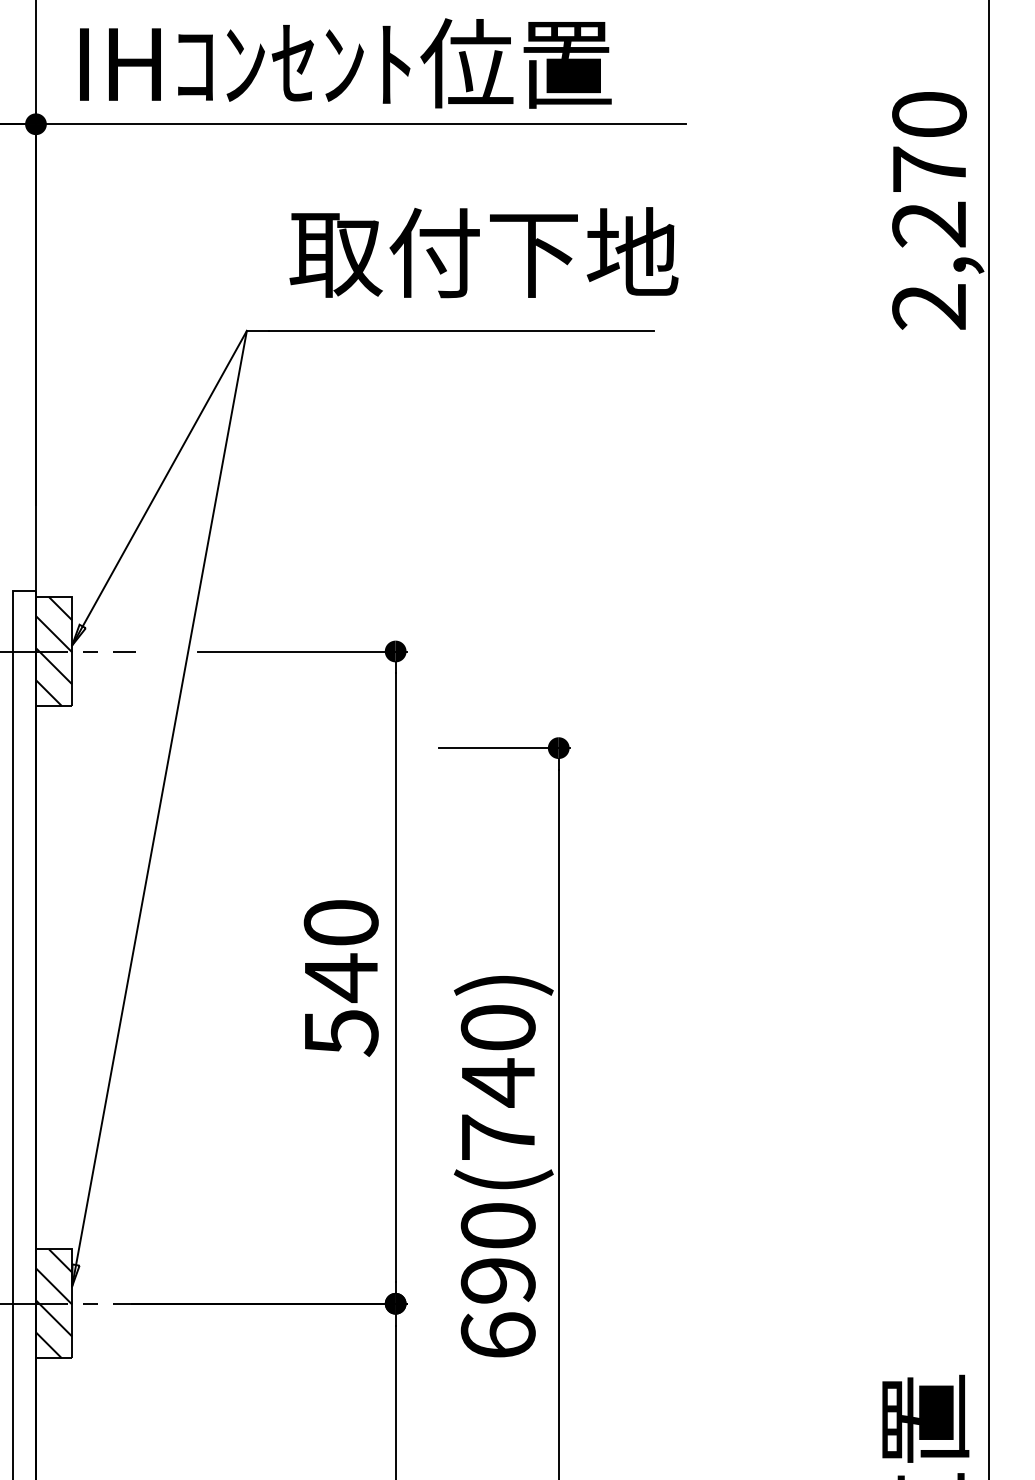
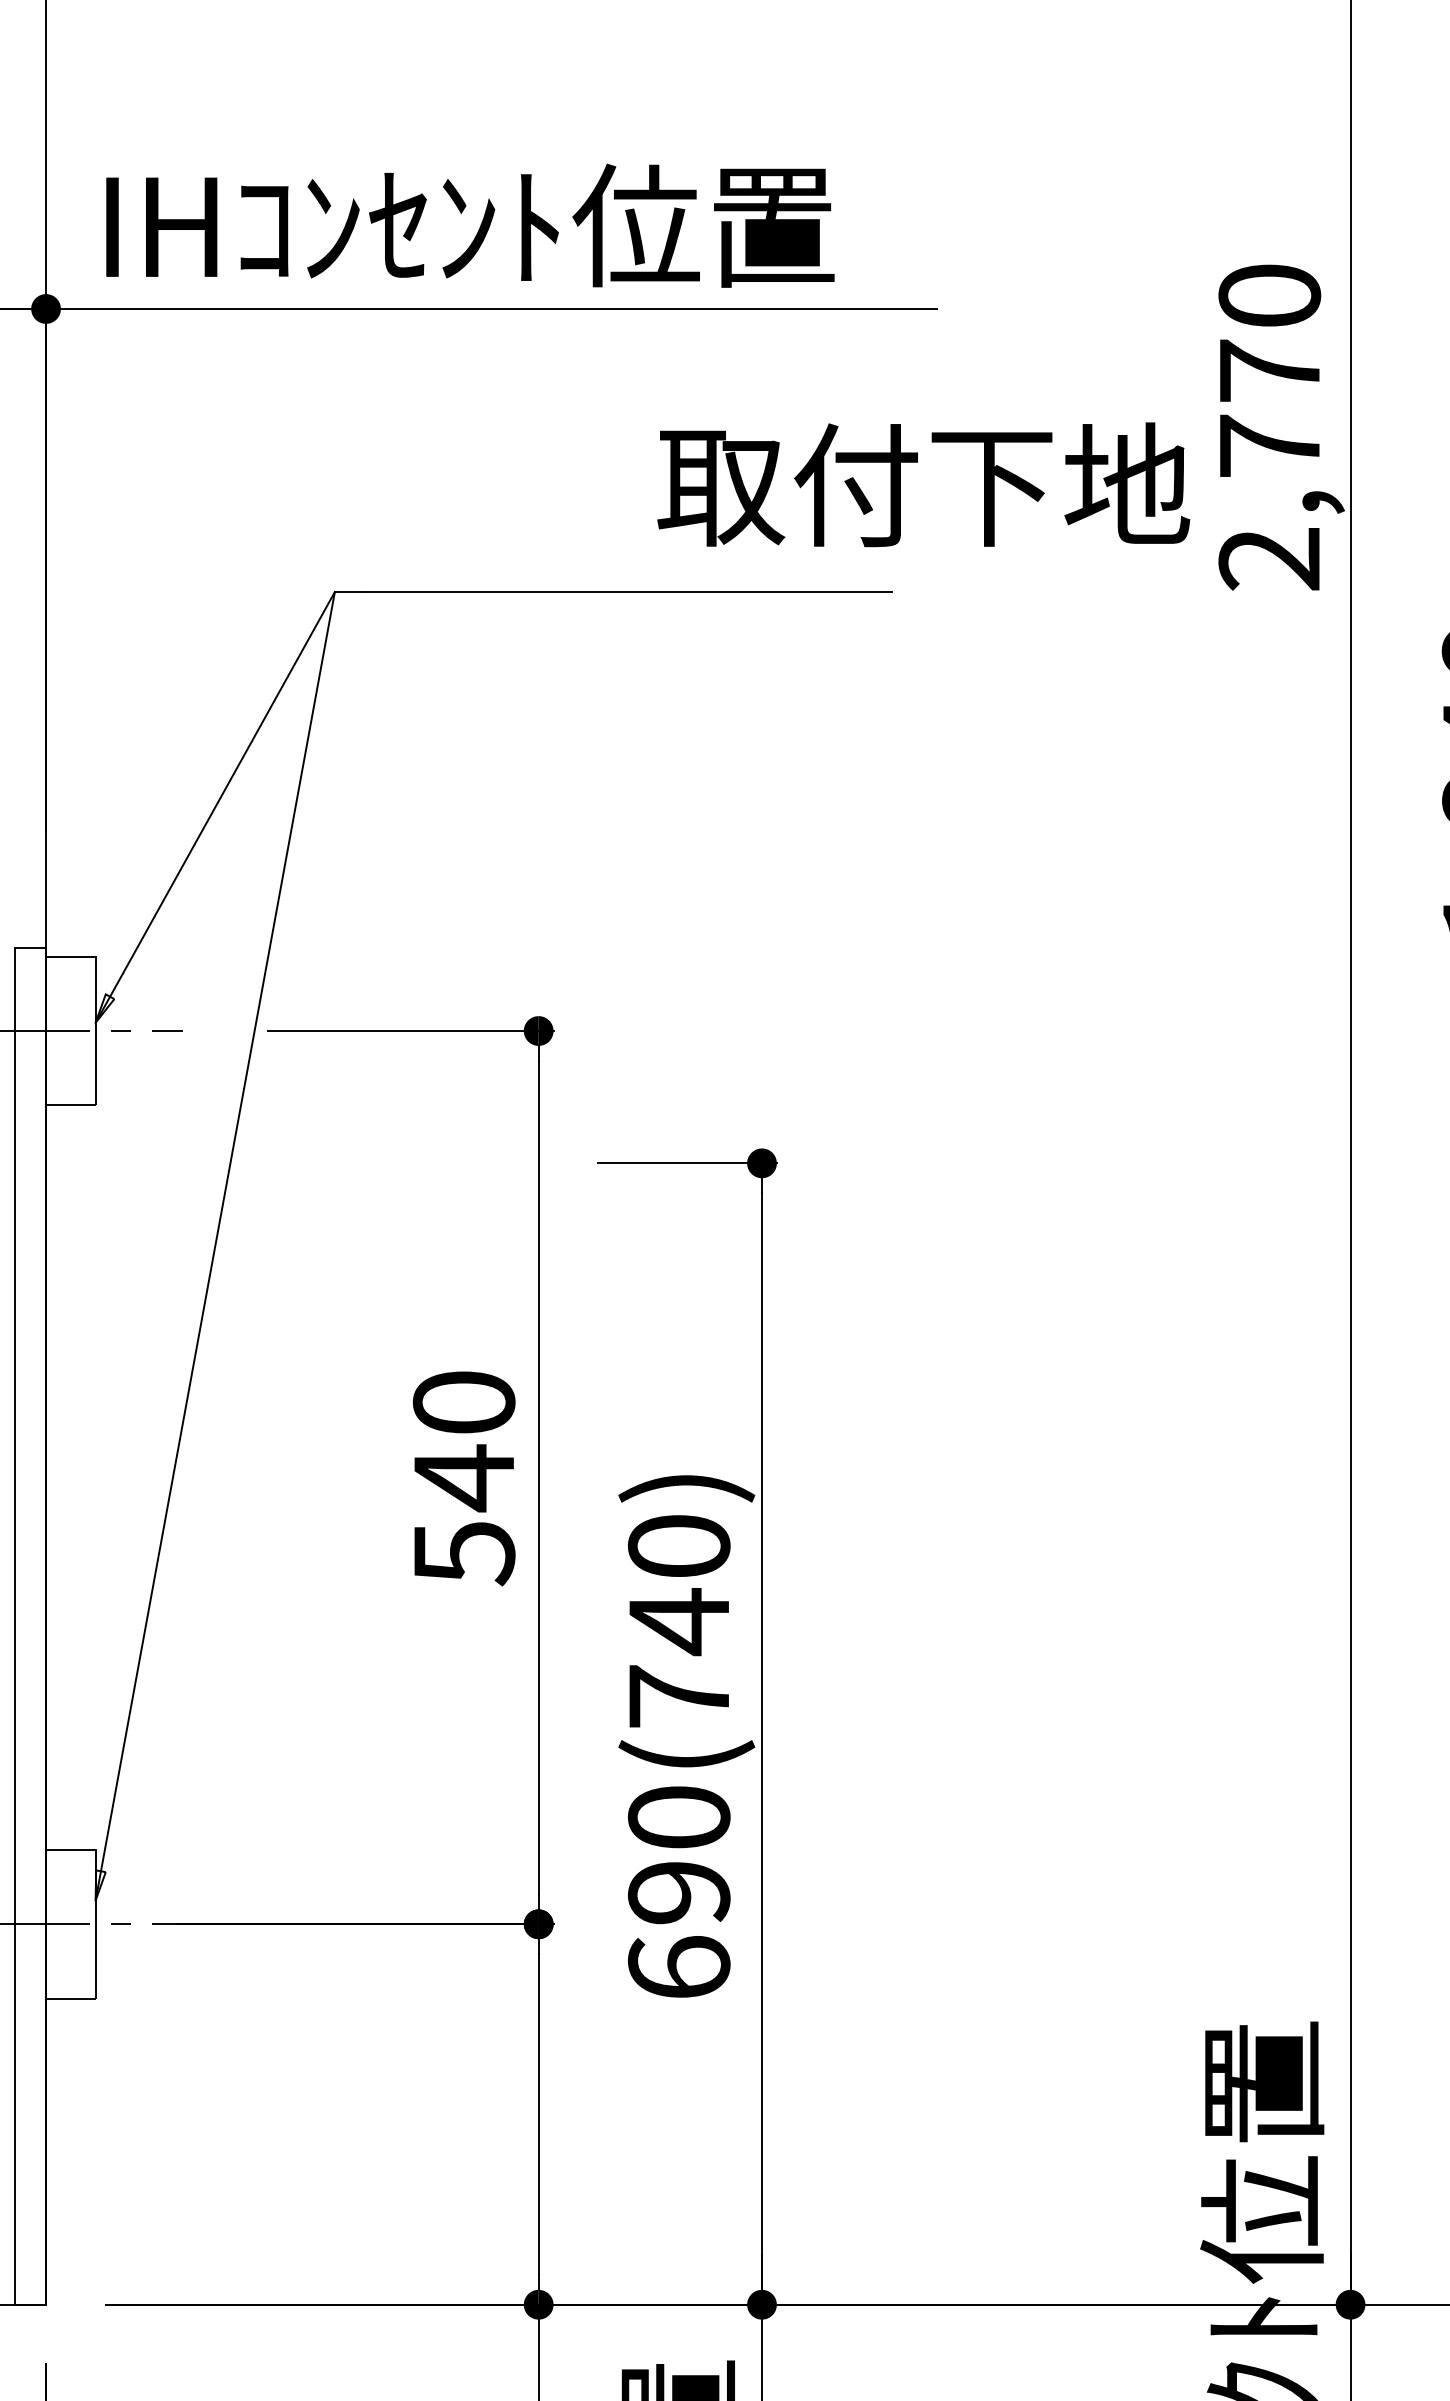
text: (928, 223) -> (1268, 445), 2,270 -> 2,770
text: (483, 252) -> (923, 484), moved
hatch: (53, 651) -> (70, 1030), removed
hatch: (53, 1303) -> (70, 1923), removed

